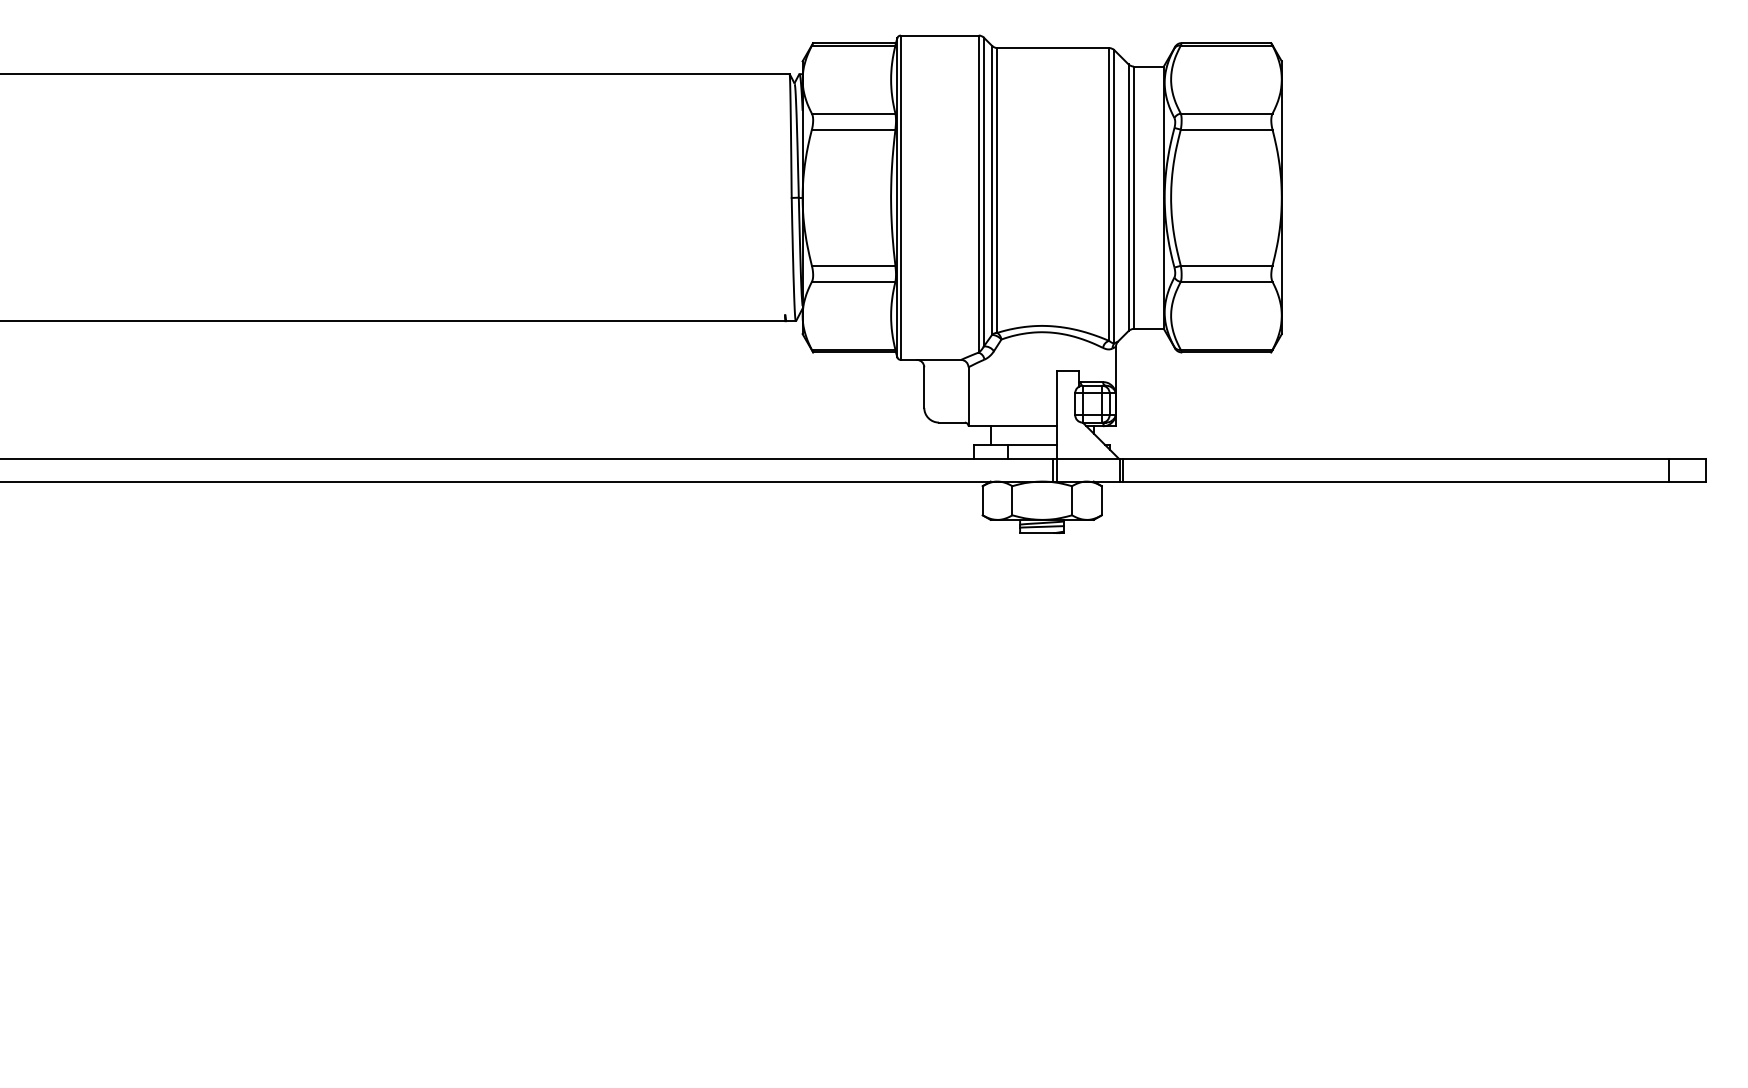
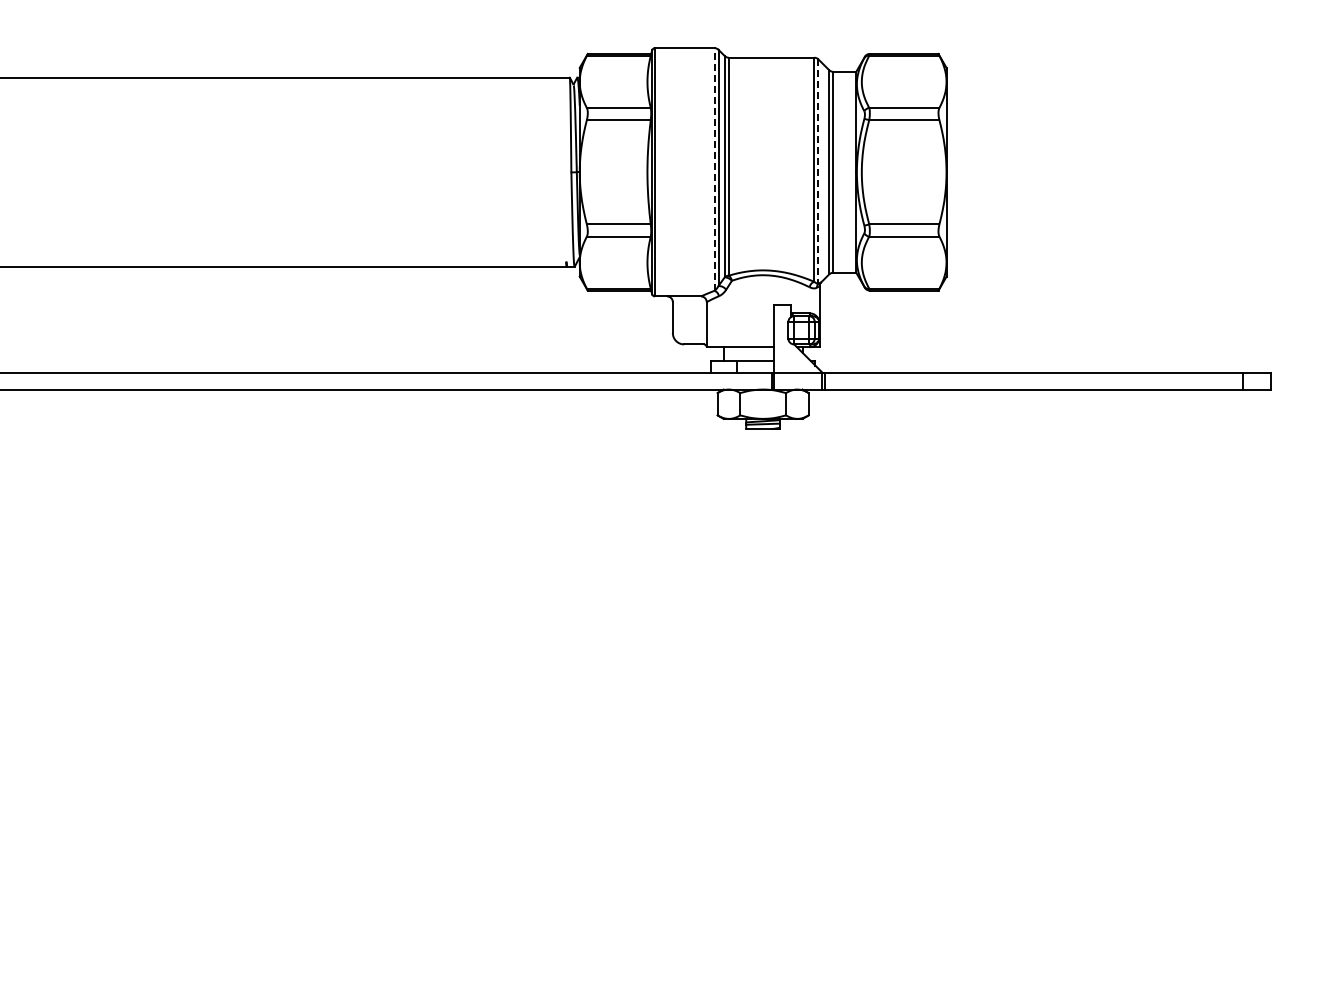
line: (978, 192) -> (714, 168), solid -> dashed
line: (1114, 198) -> (818, 172), solid -> dashed

